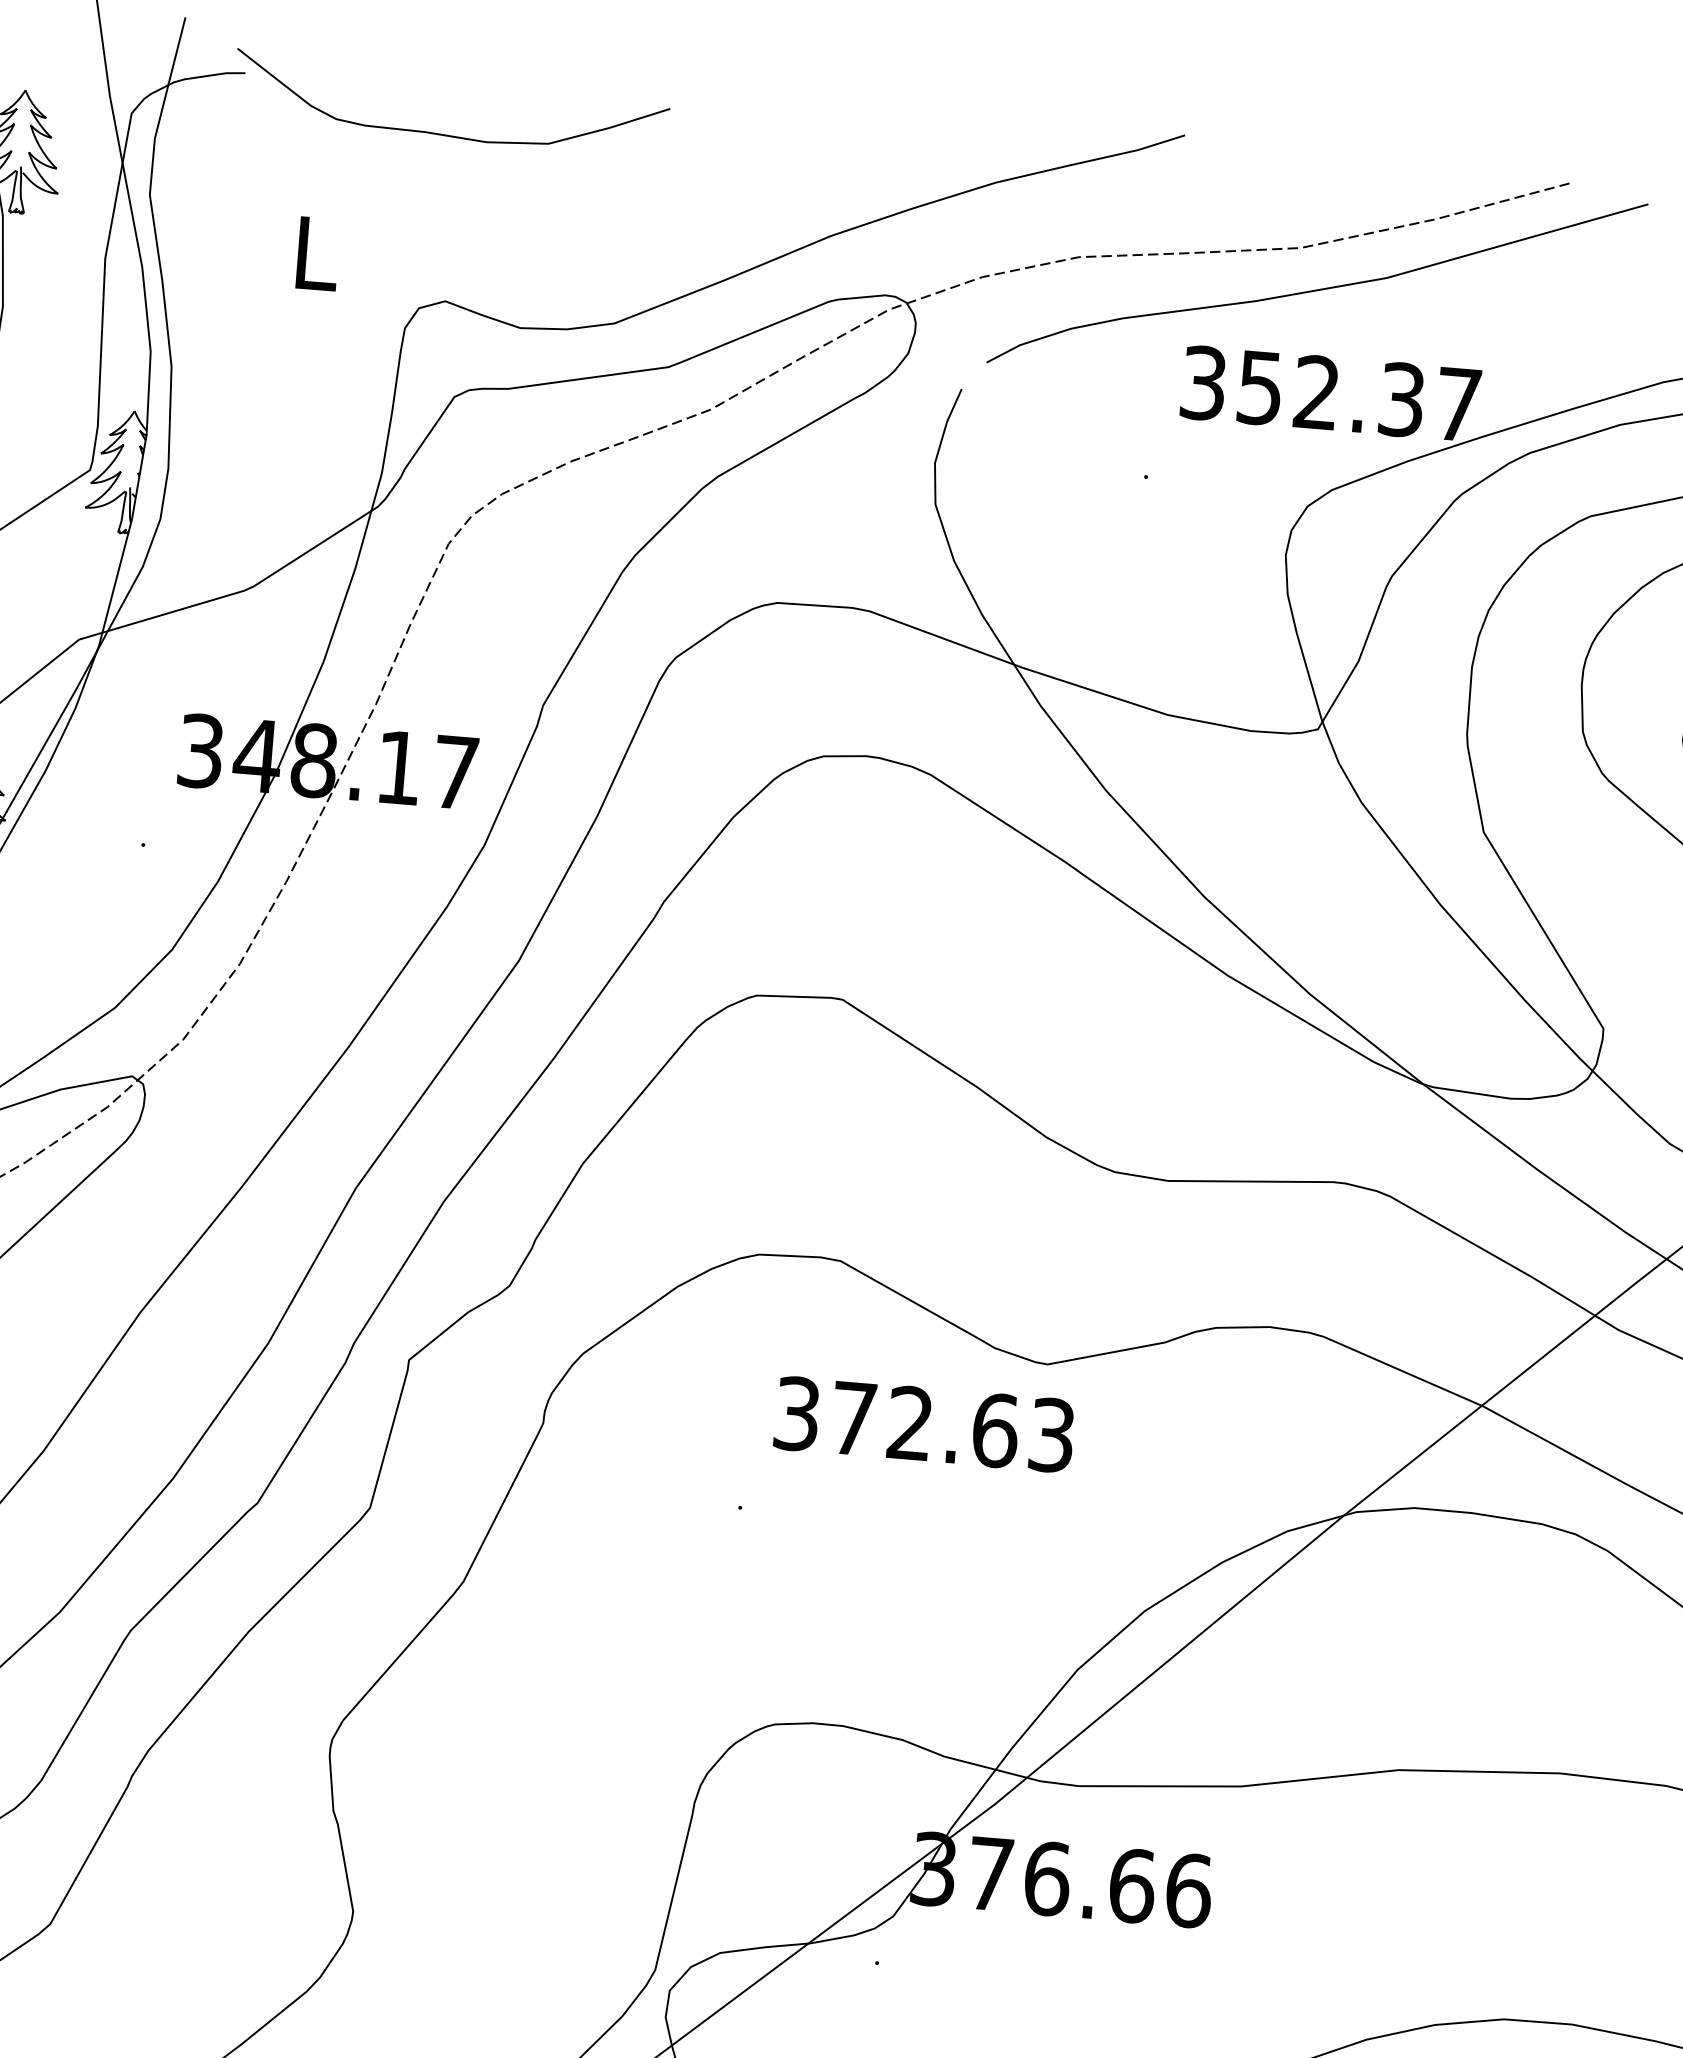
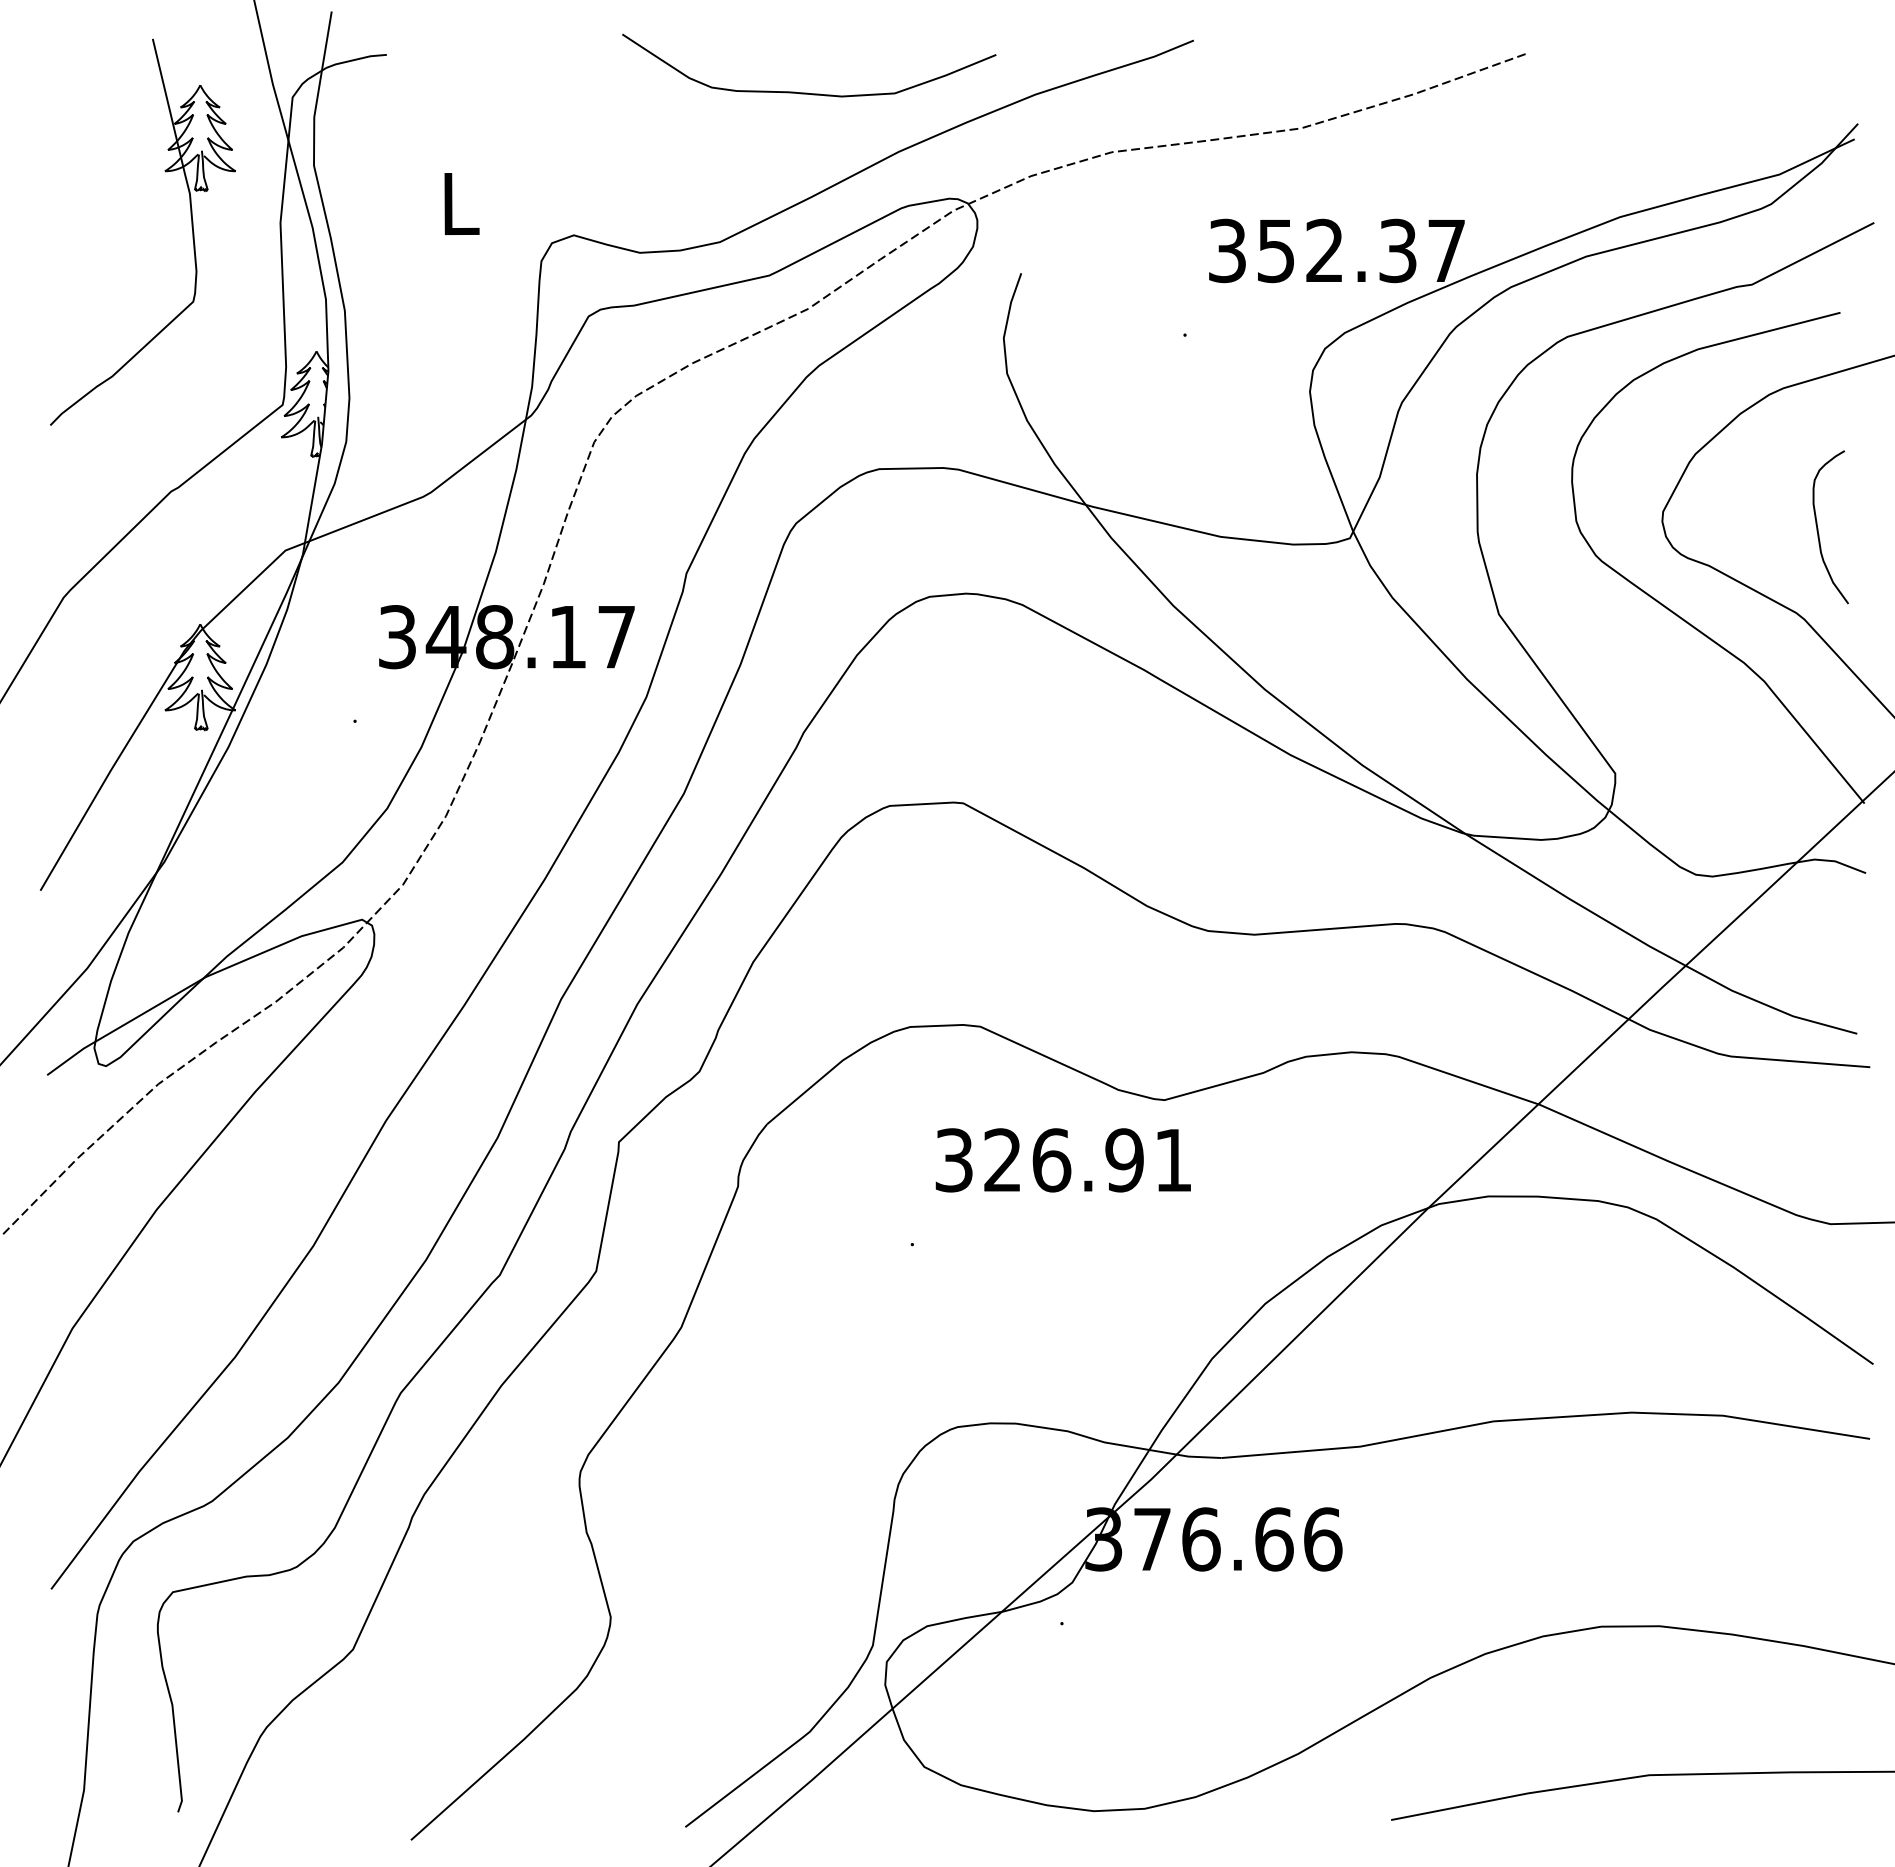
curve: (447, 134) -> (807, 92), moved
curve: (1320, 288) -> (1320, 161), removed
text: (952, 1427) -> (1087, 1160), 372.63 -> 326.91

